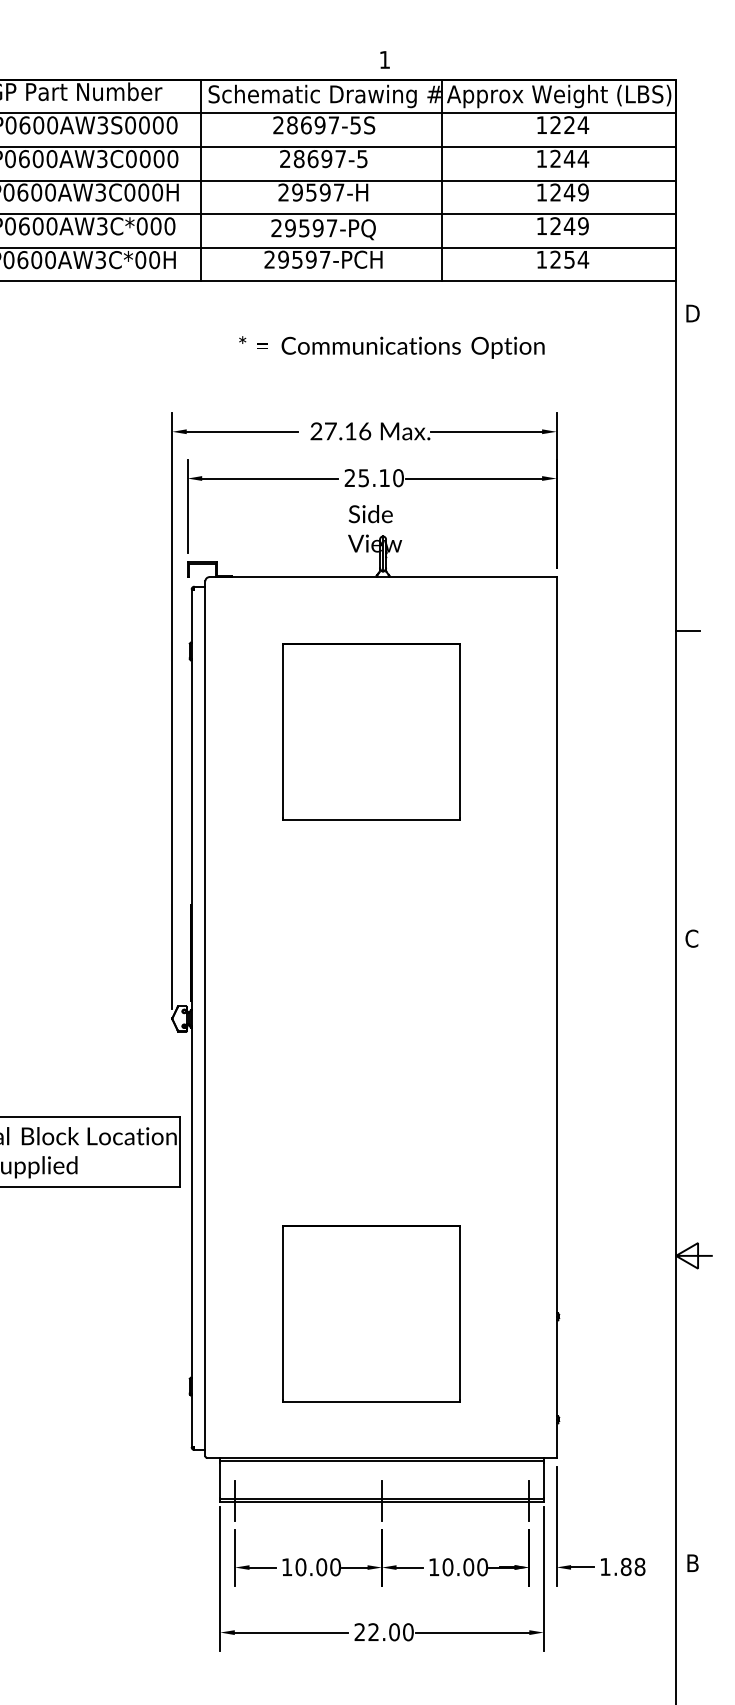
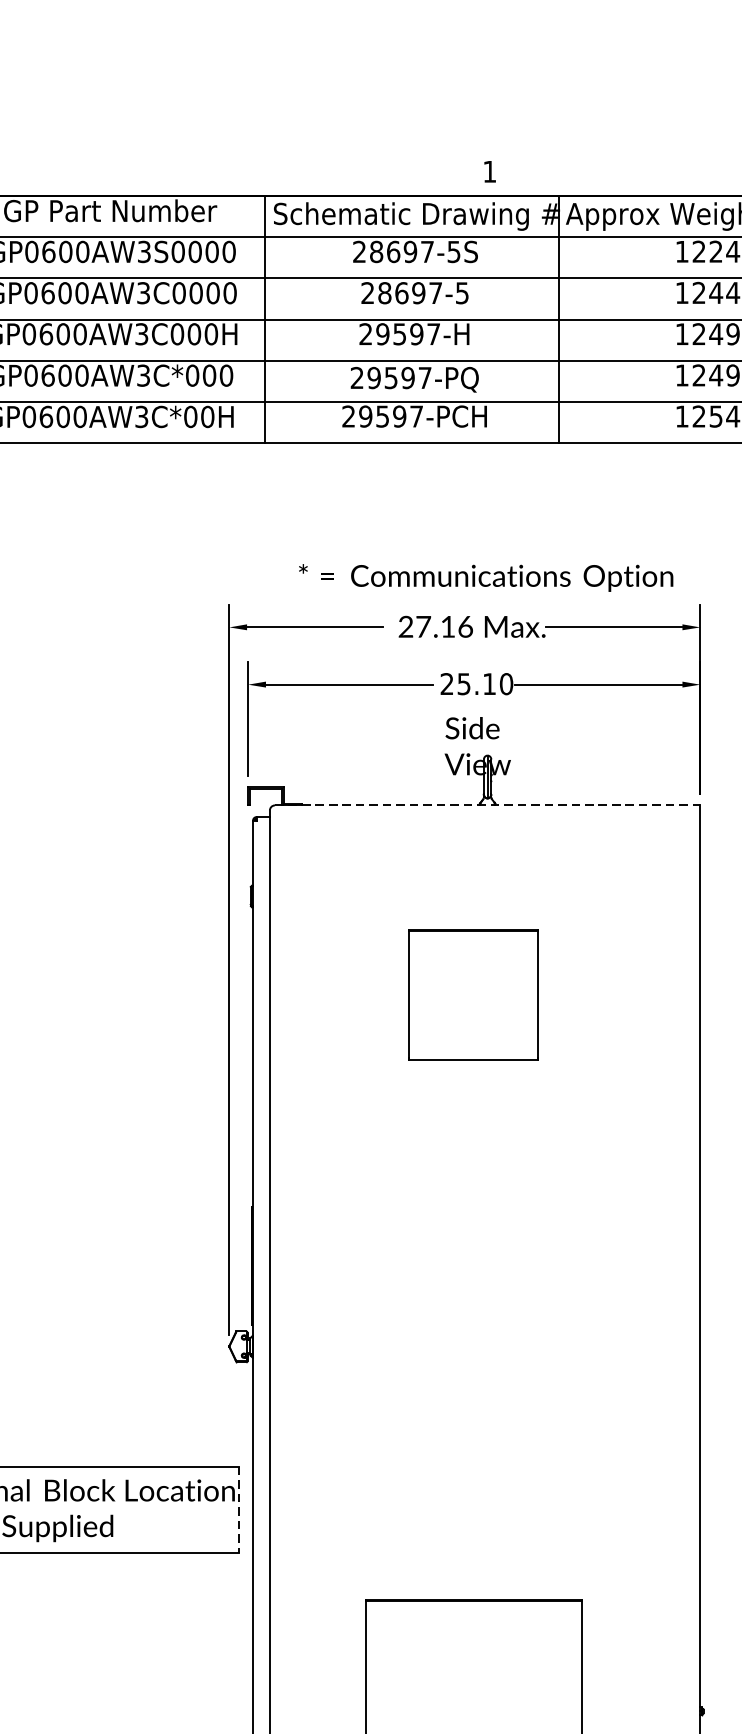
text: (391, 347) -> (485, 577), moved
line: (383, 577) -> (488, 805), solid -> dashed
part: (371, 731) -> (473, 994), size x0.6
line: (180, 1152) -> (239, 1510), solid -> dashed

